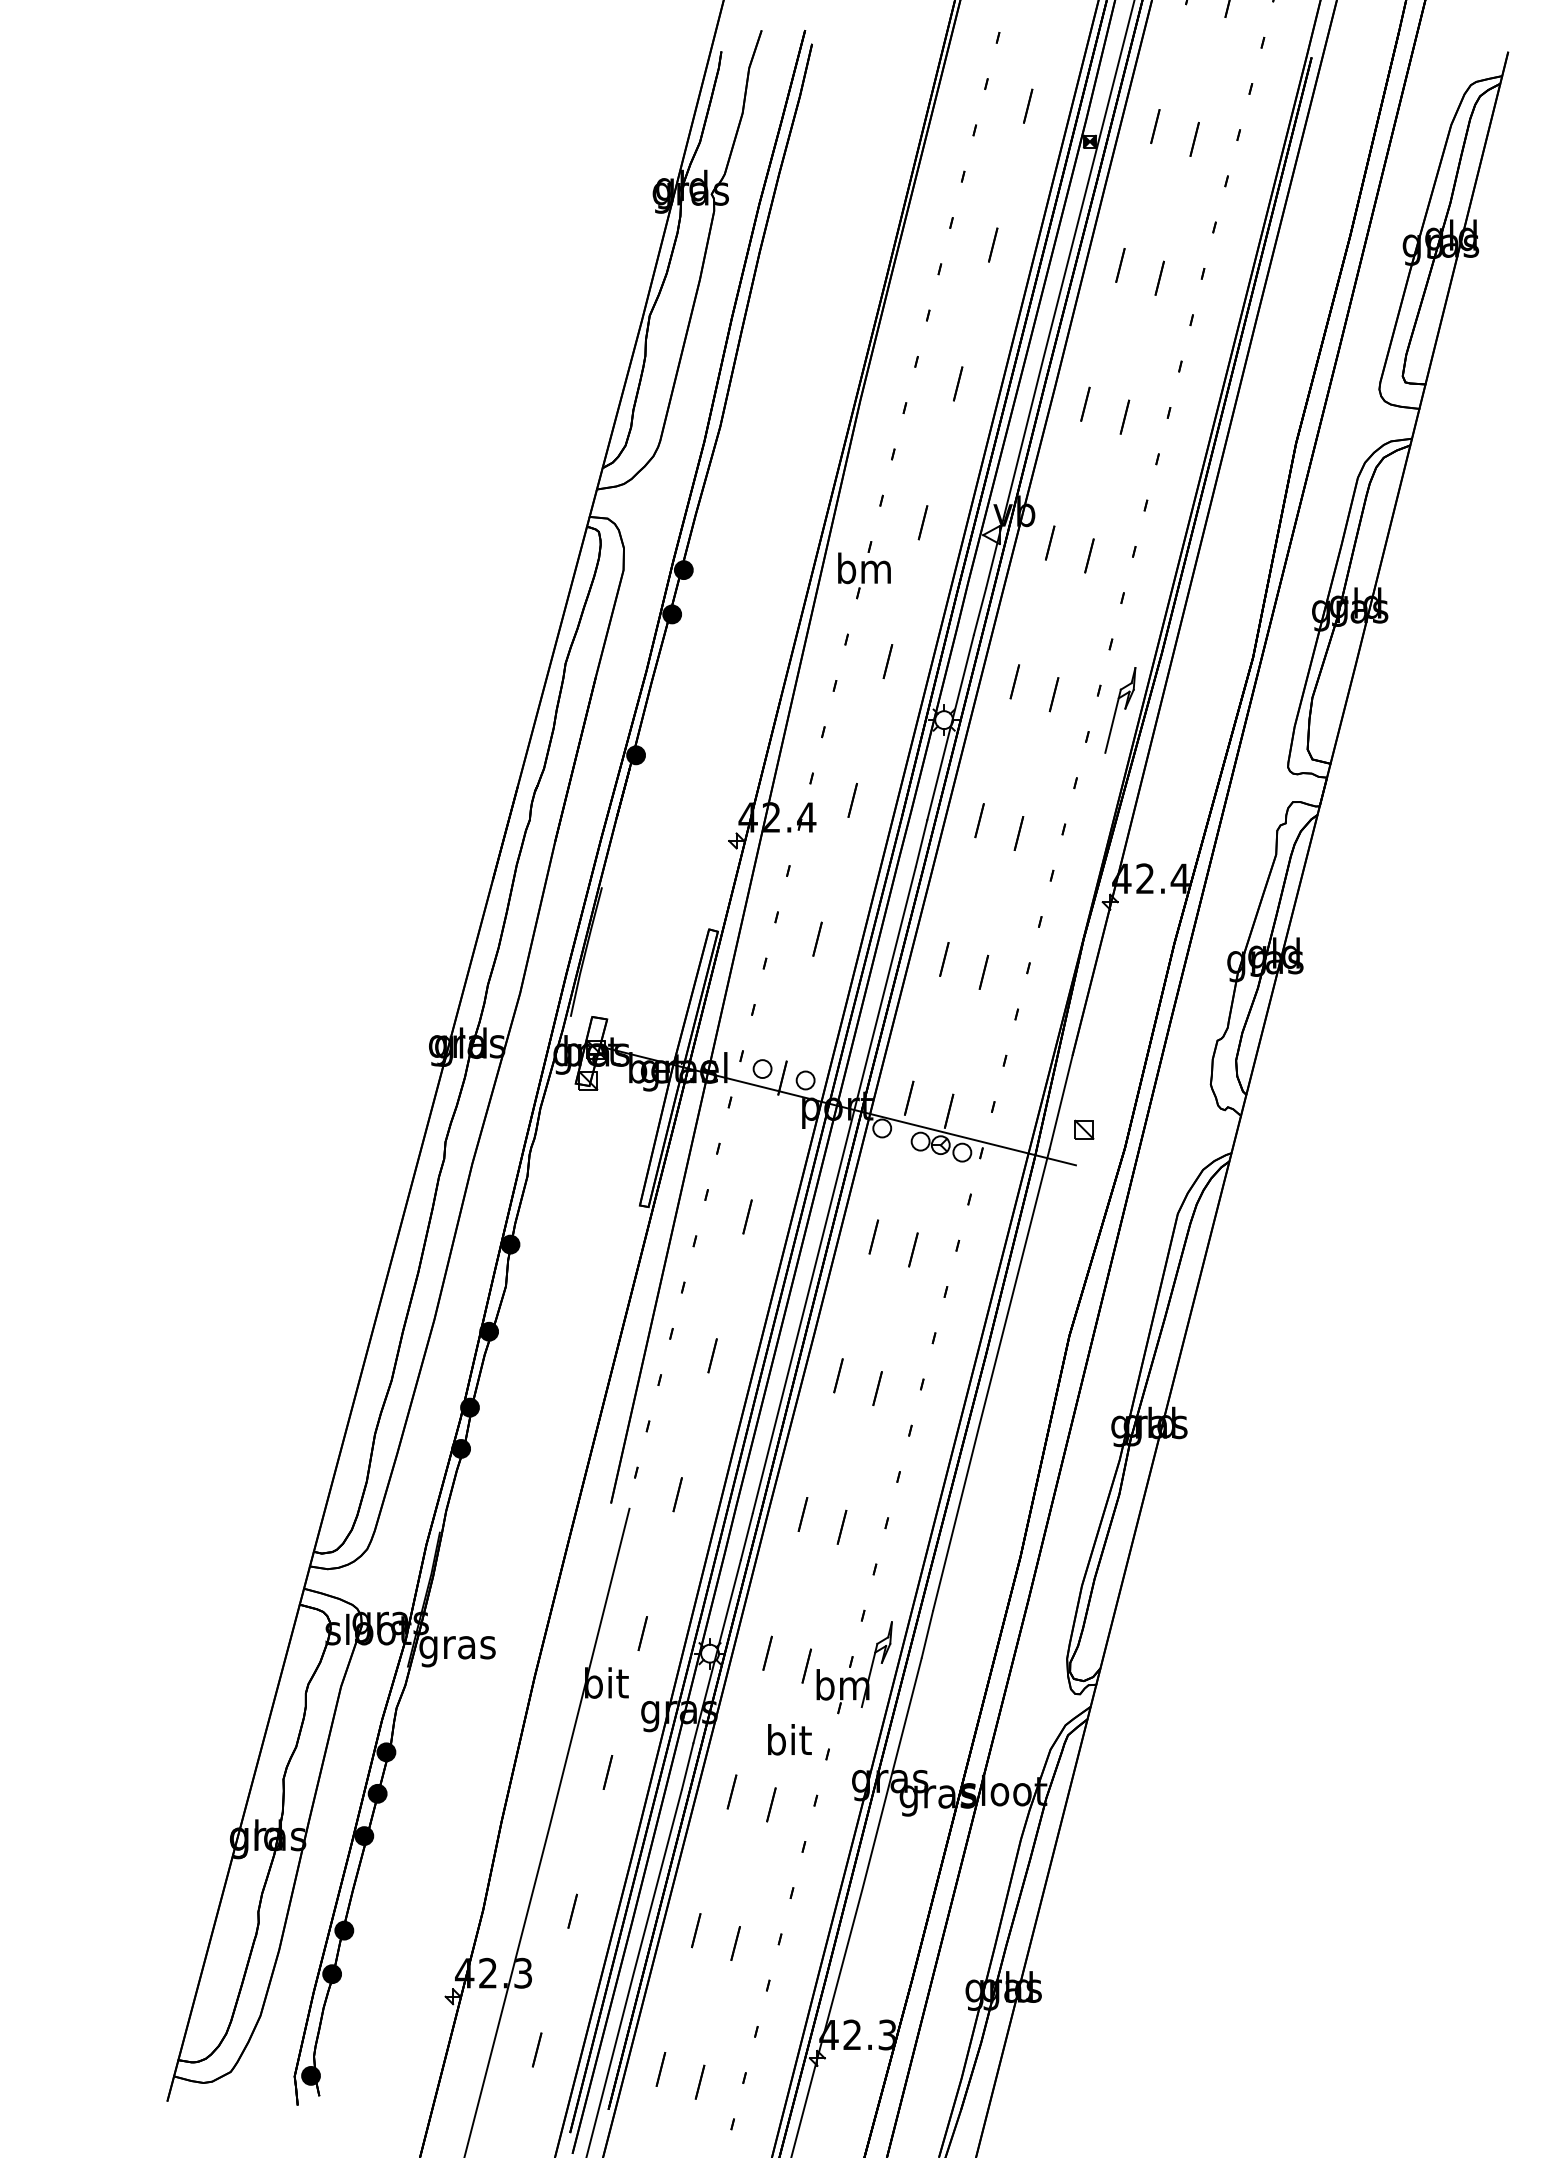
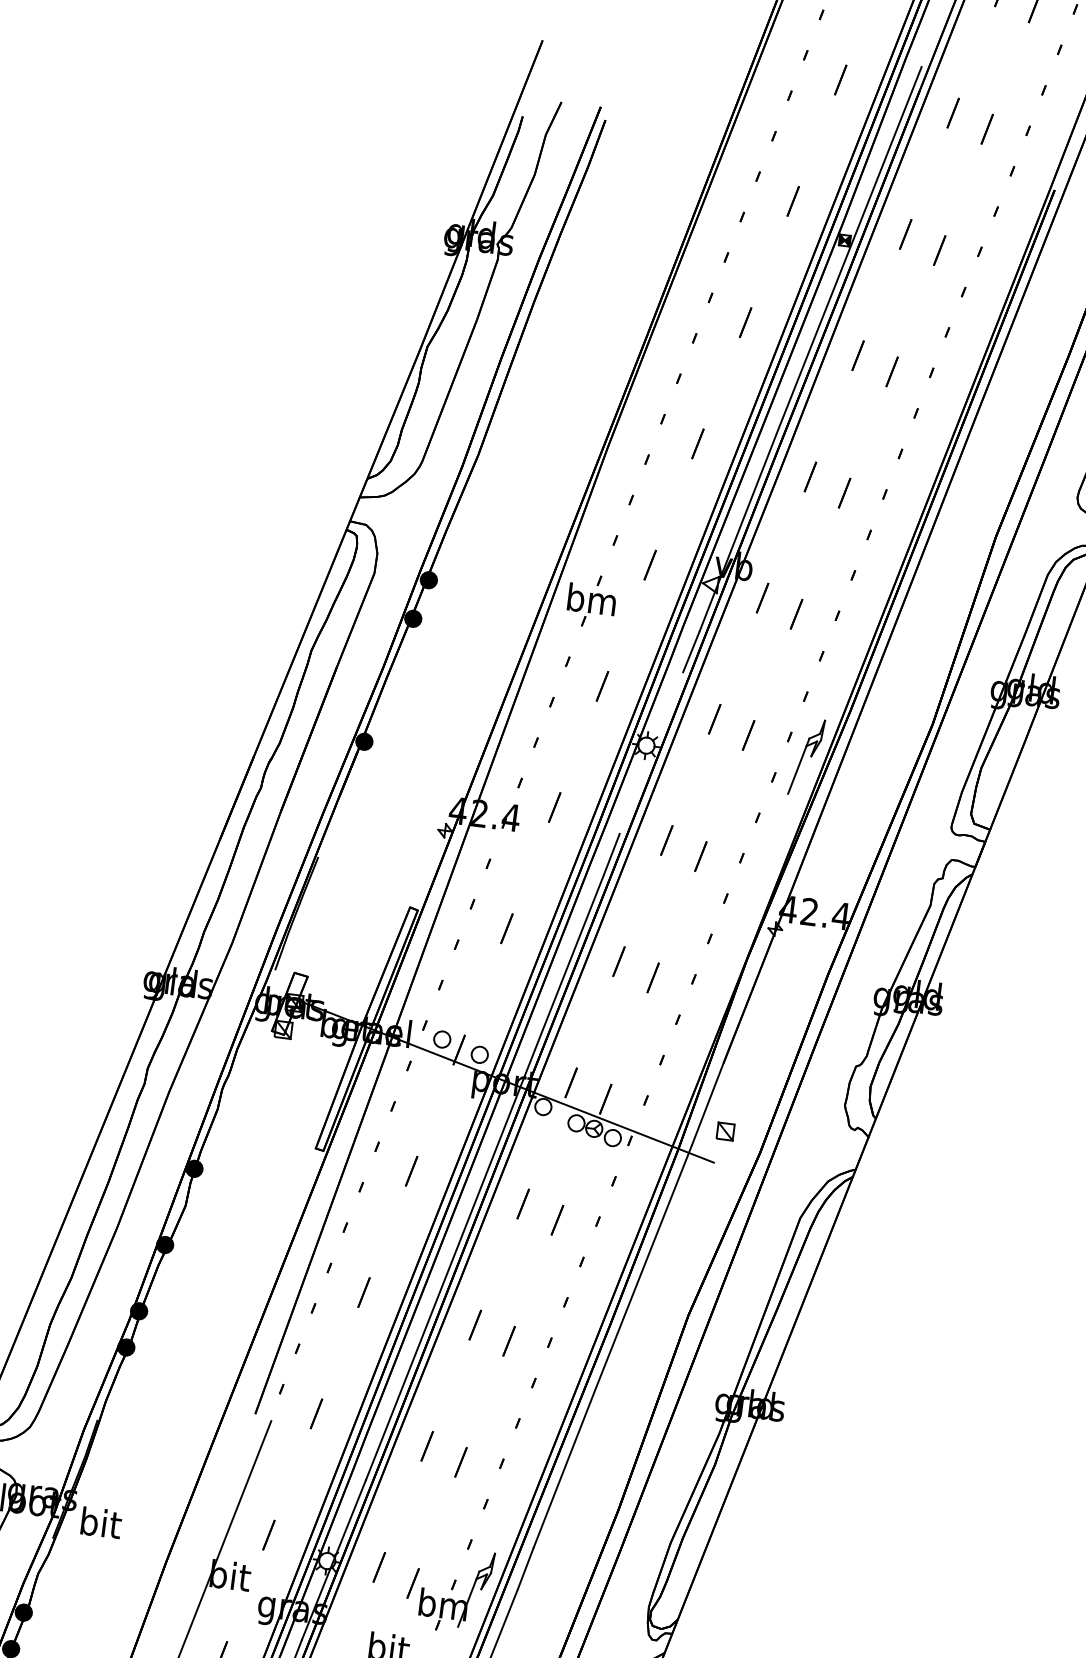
line: (950, 727) -> (651, 753), removed
text: (457, 1647) -> (100, 1526), gras -> bit

